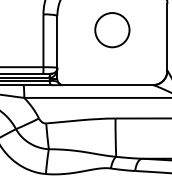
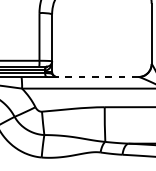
circle: (112, 30) -> (101, 27), removed
line: (107, 85) -> (97, 77), solid -> dashed

